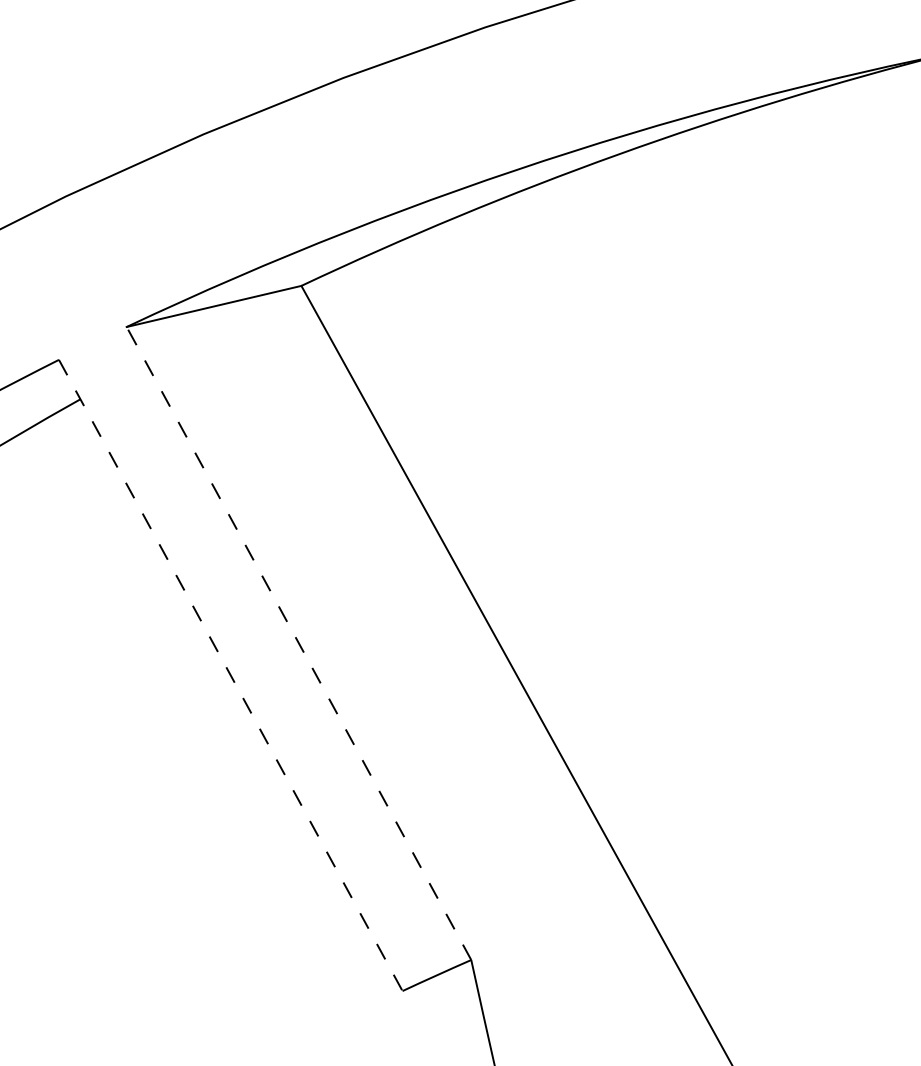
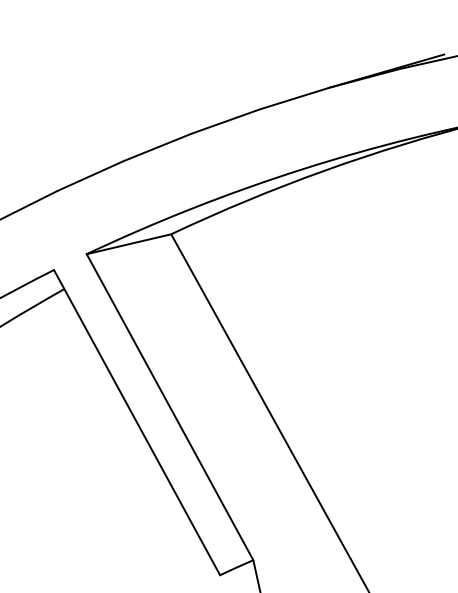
line: (297, 642) -> (169, 406), dashed -> solid
line: (231, 675) -> (137, 422), dashed -> solid

